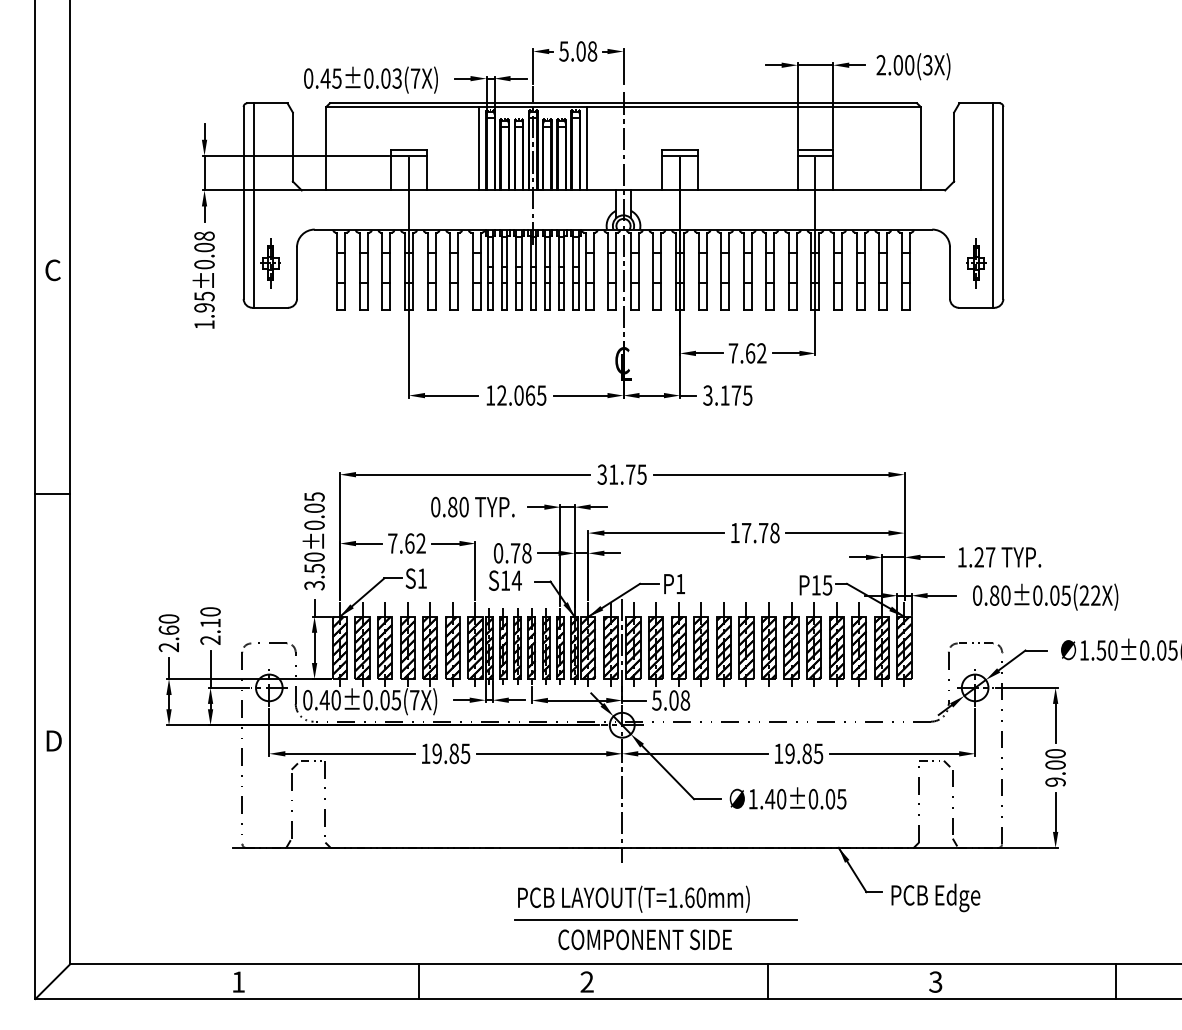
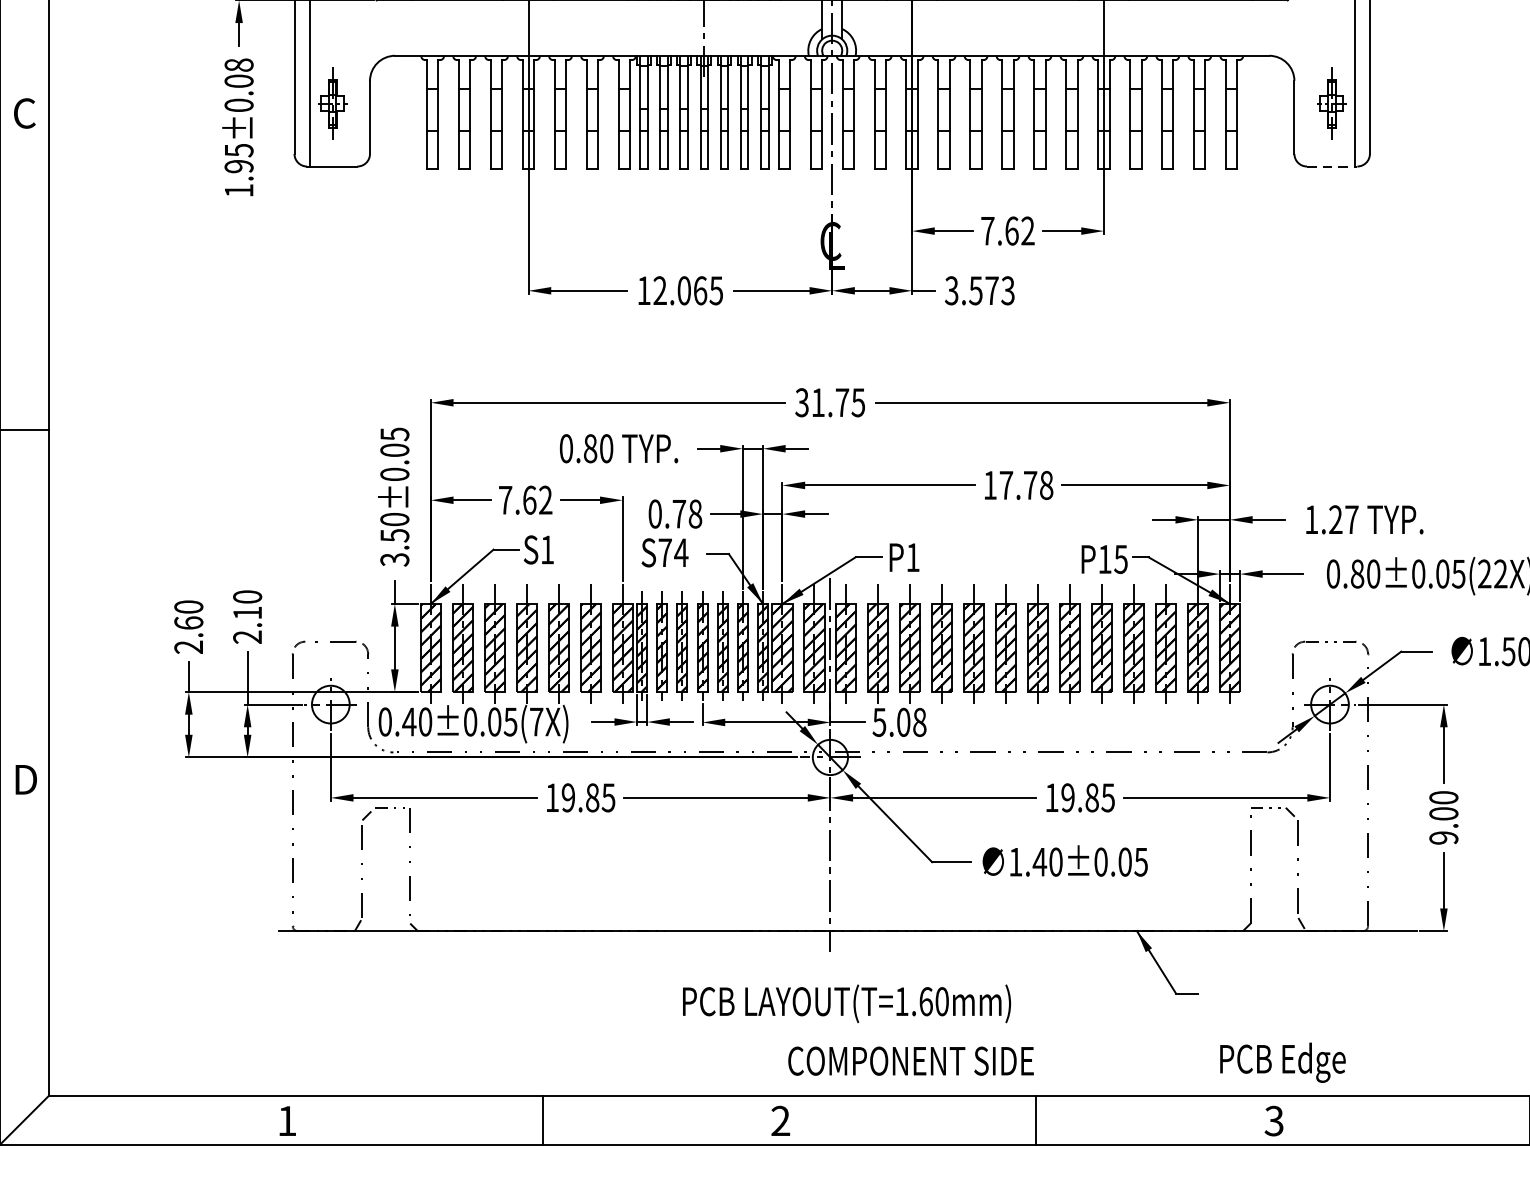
line: (976, 307) -> (1331, 166), solid -> dashed
text: (736, 395) -> (992, 290), 3.175 -> 3.573
text: (505, 580) -> (665, 552), S14 -> S74
text: (935, 897) -> (1282, 1062), moved
line: (655, 919) -> (877, 1032), removed
text: (644, 939) -> (910, 1060), moved

